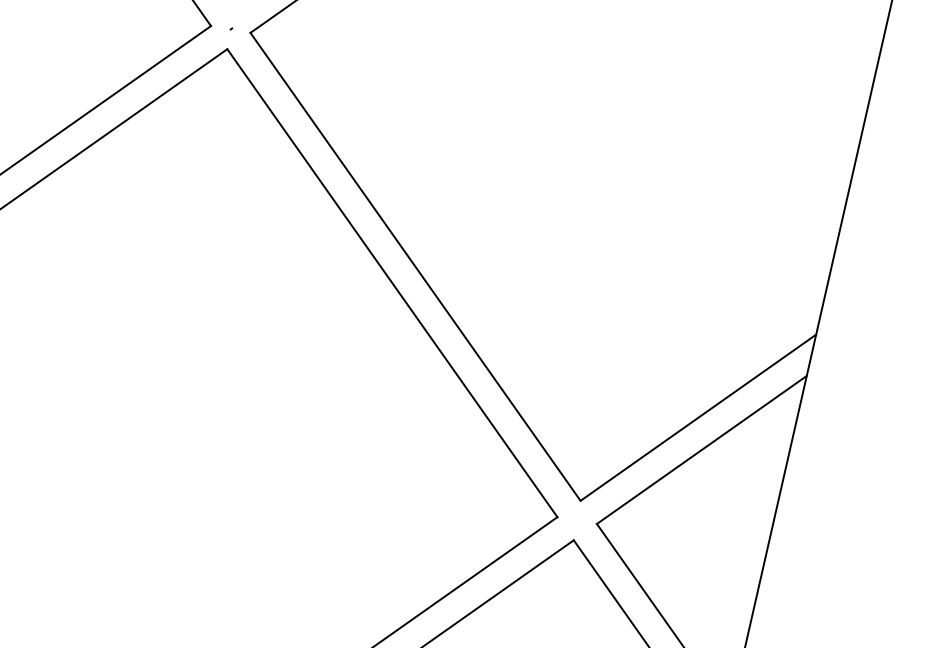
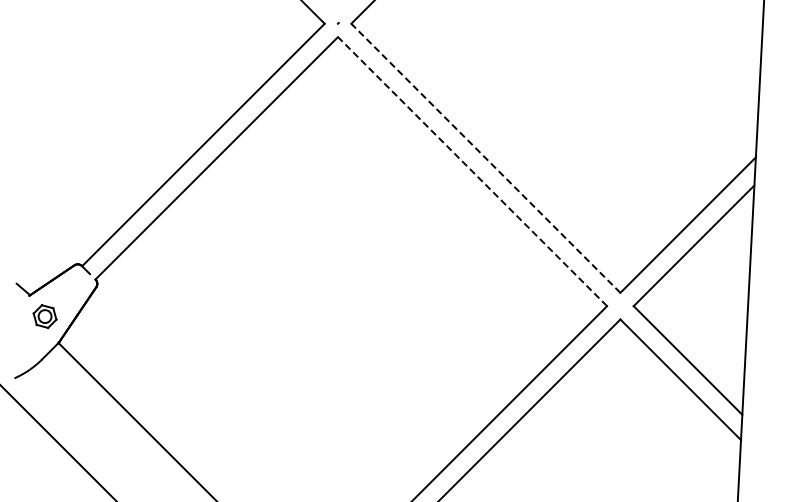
line: (415, 265) -> (485, 157), solid -> dashed
line: (392, 282) -> (472, 171), solid -> dashed

